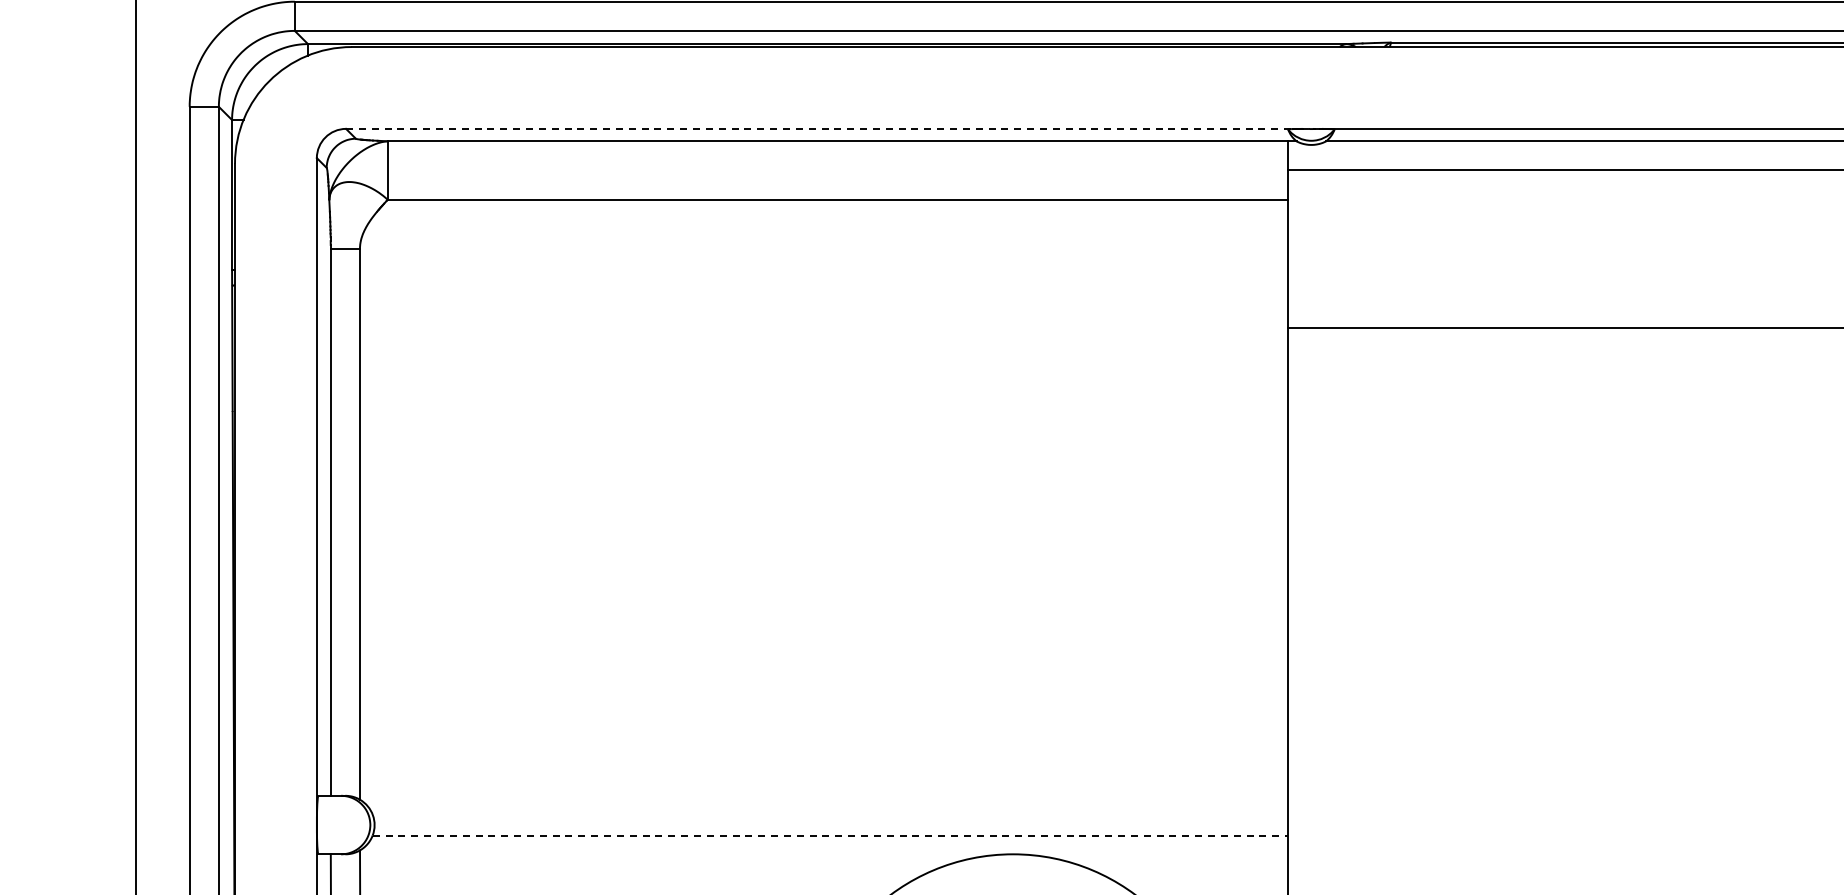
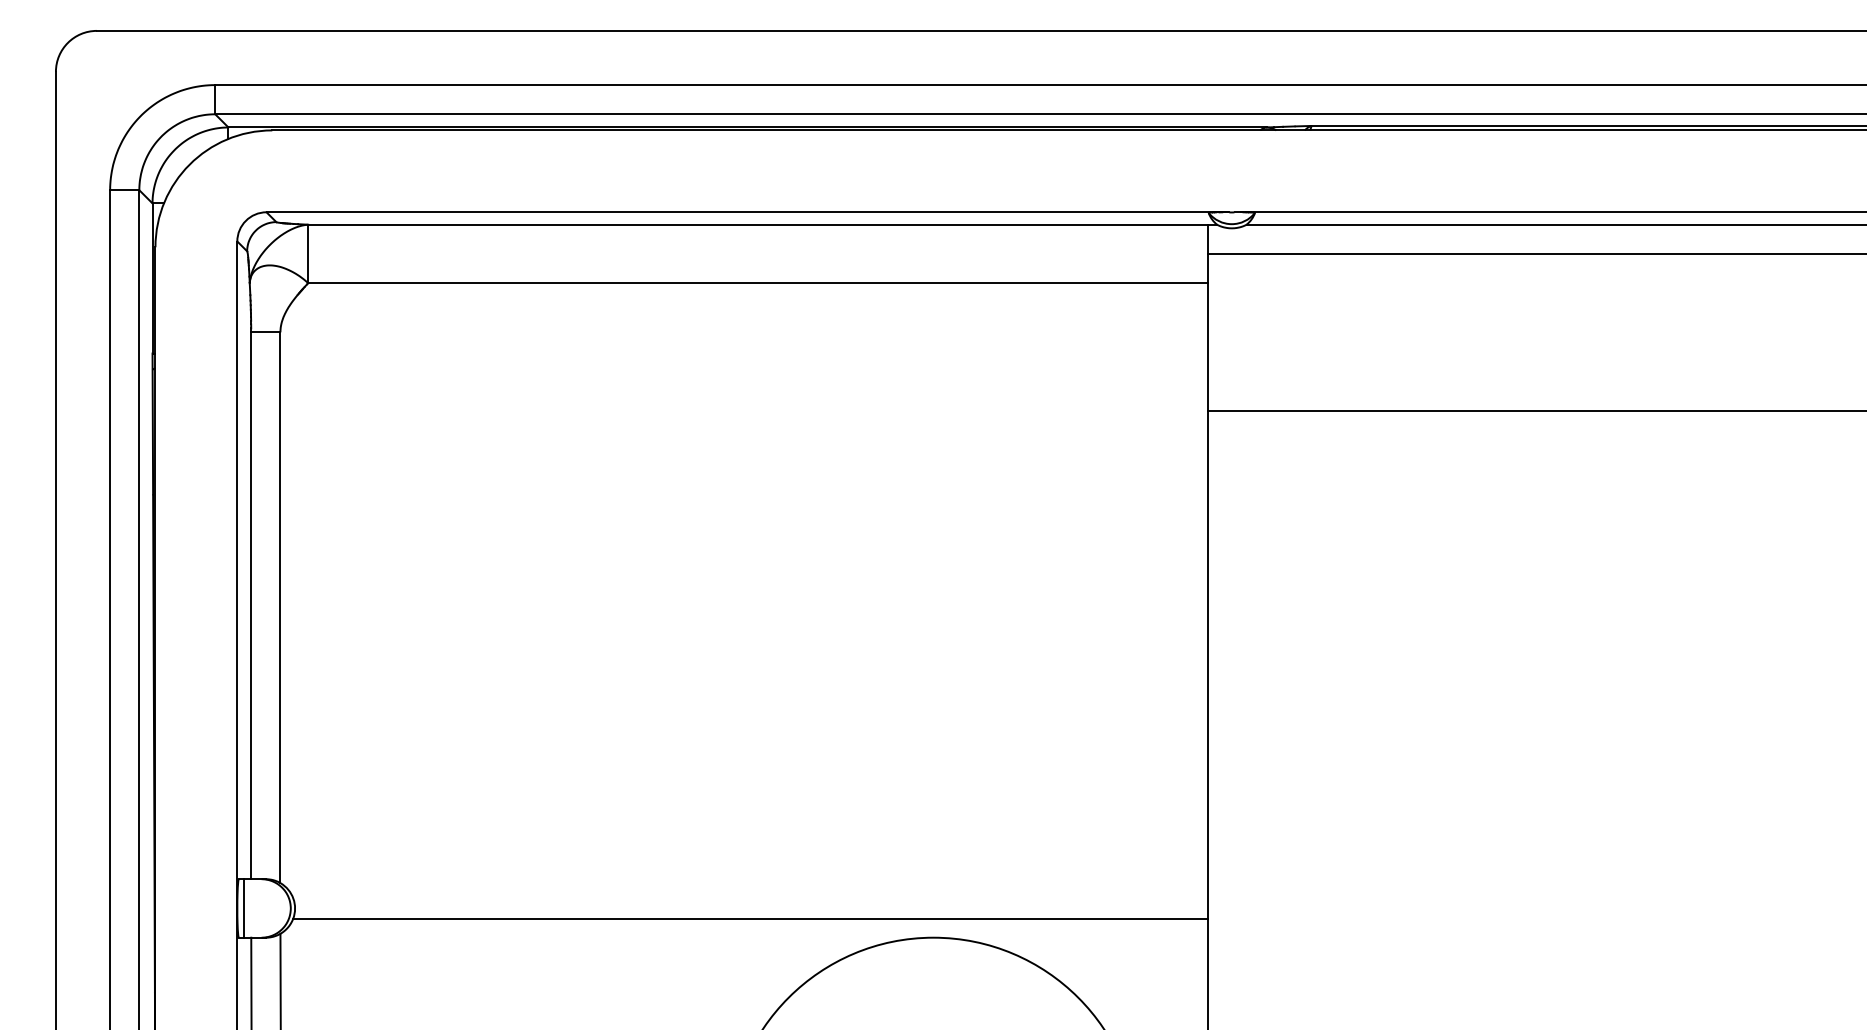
line: (828, 129) -> (748, 212), dashed -> solid
line: (324, 825) -> (244, 908), added
line: (830, 835) -> (750, 918), dashed -> solid

